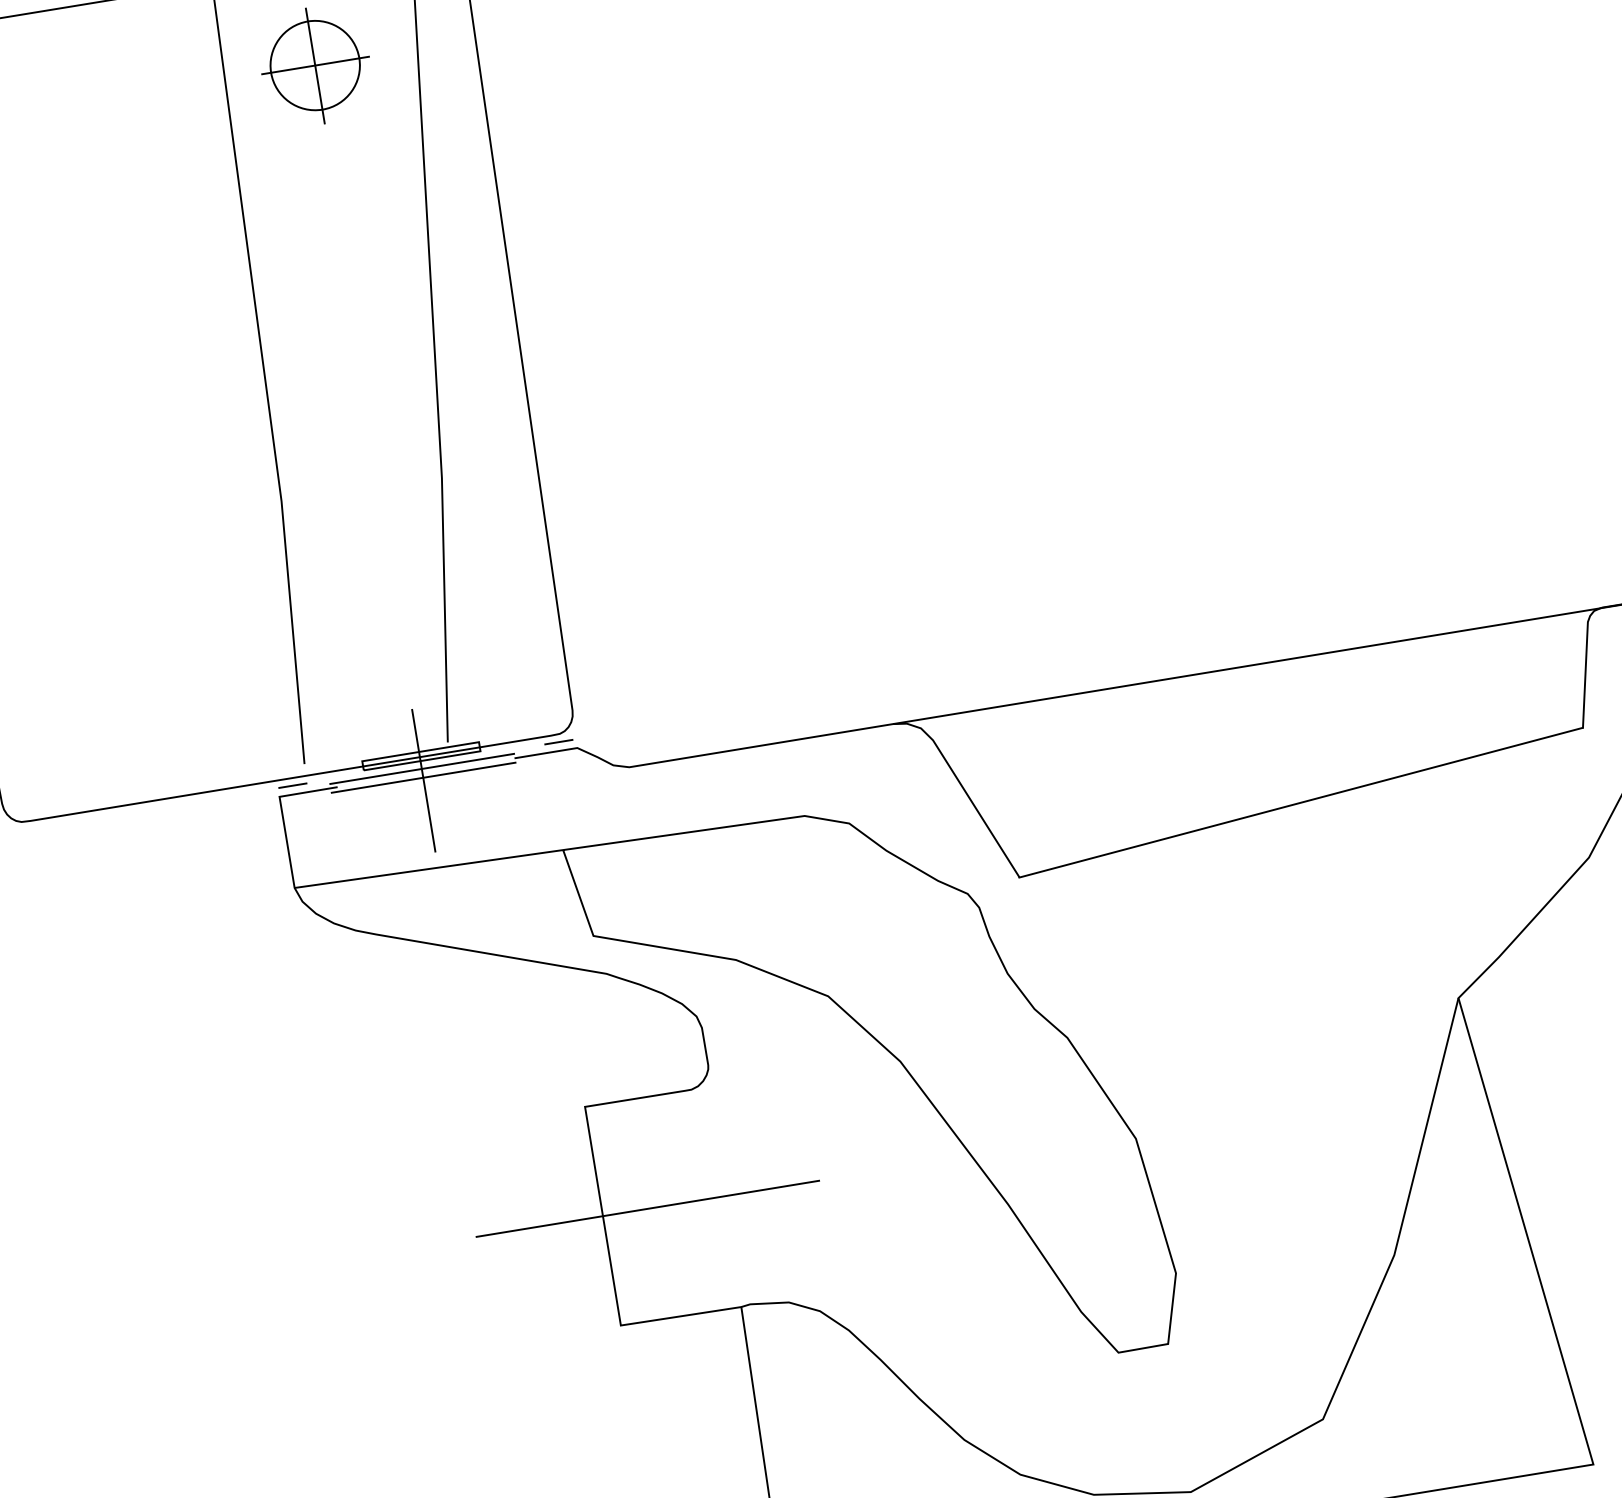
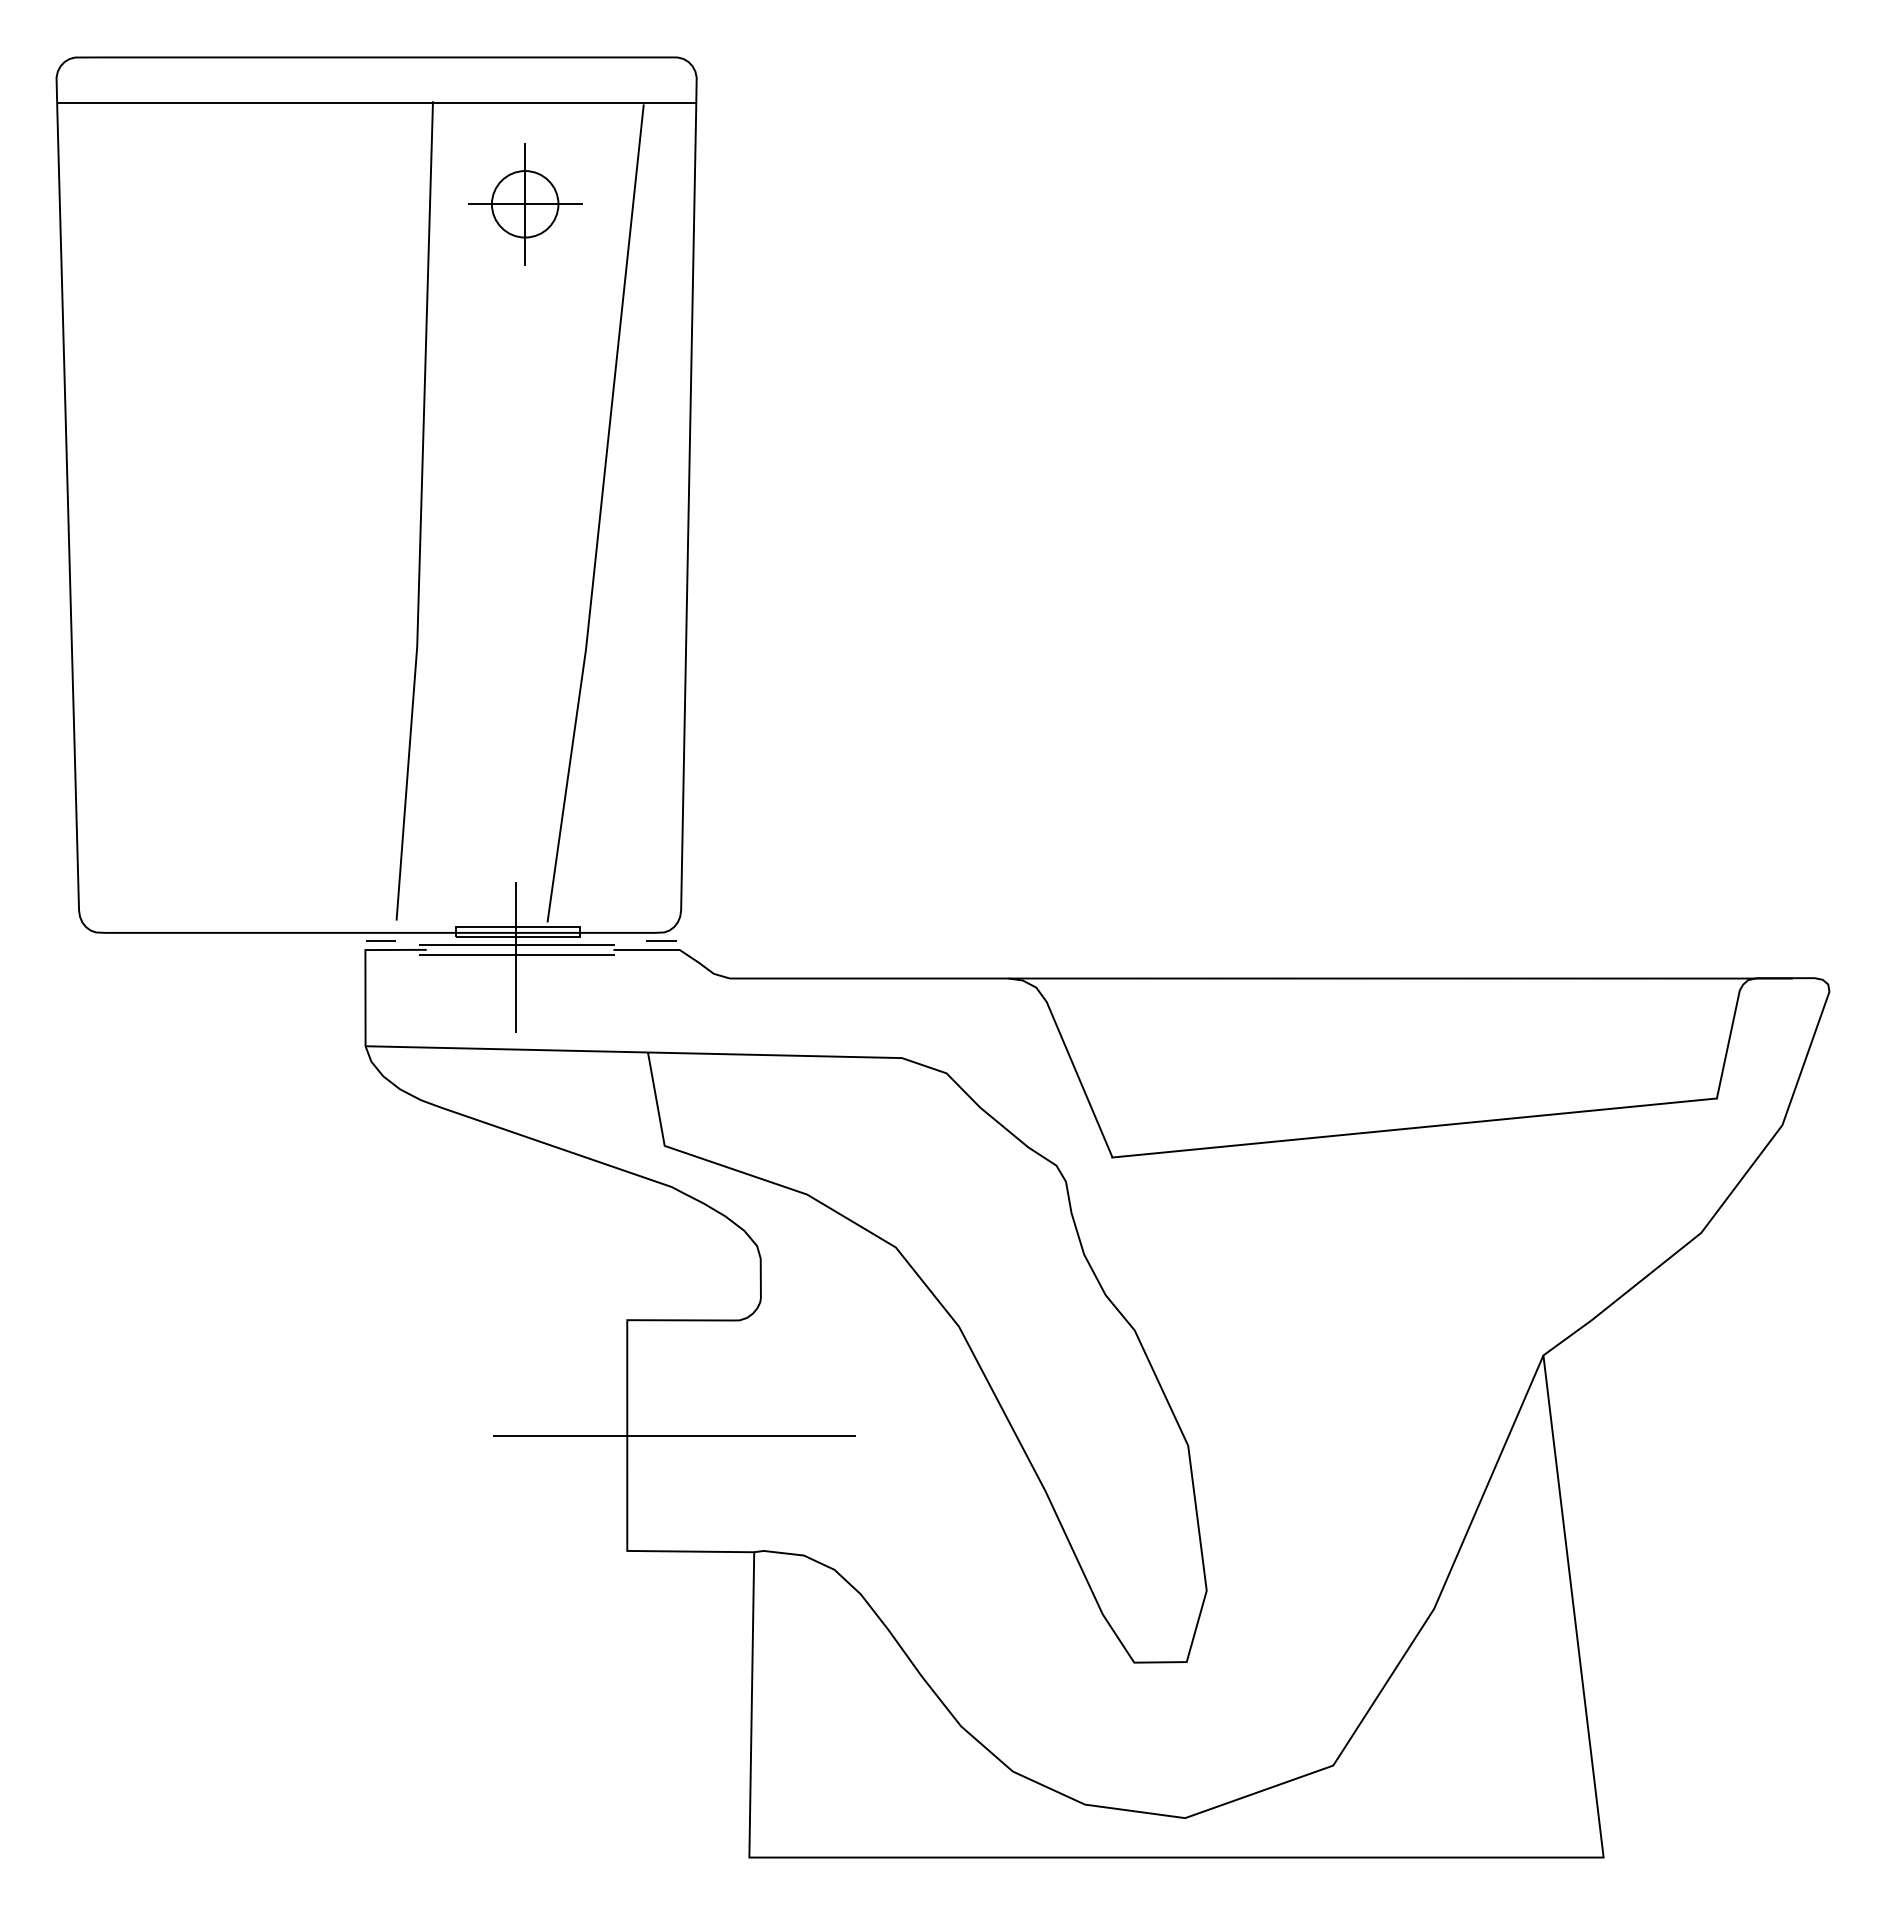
circle: (314, 65) -> (524, 204), size x0.71

